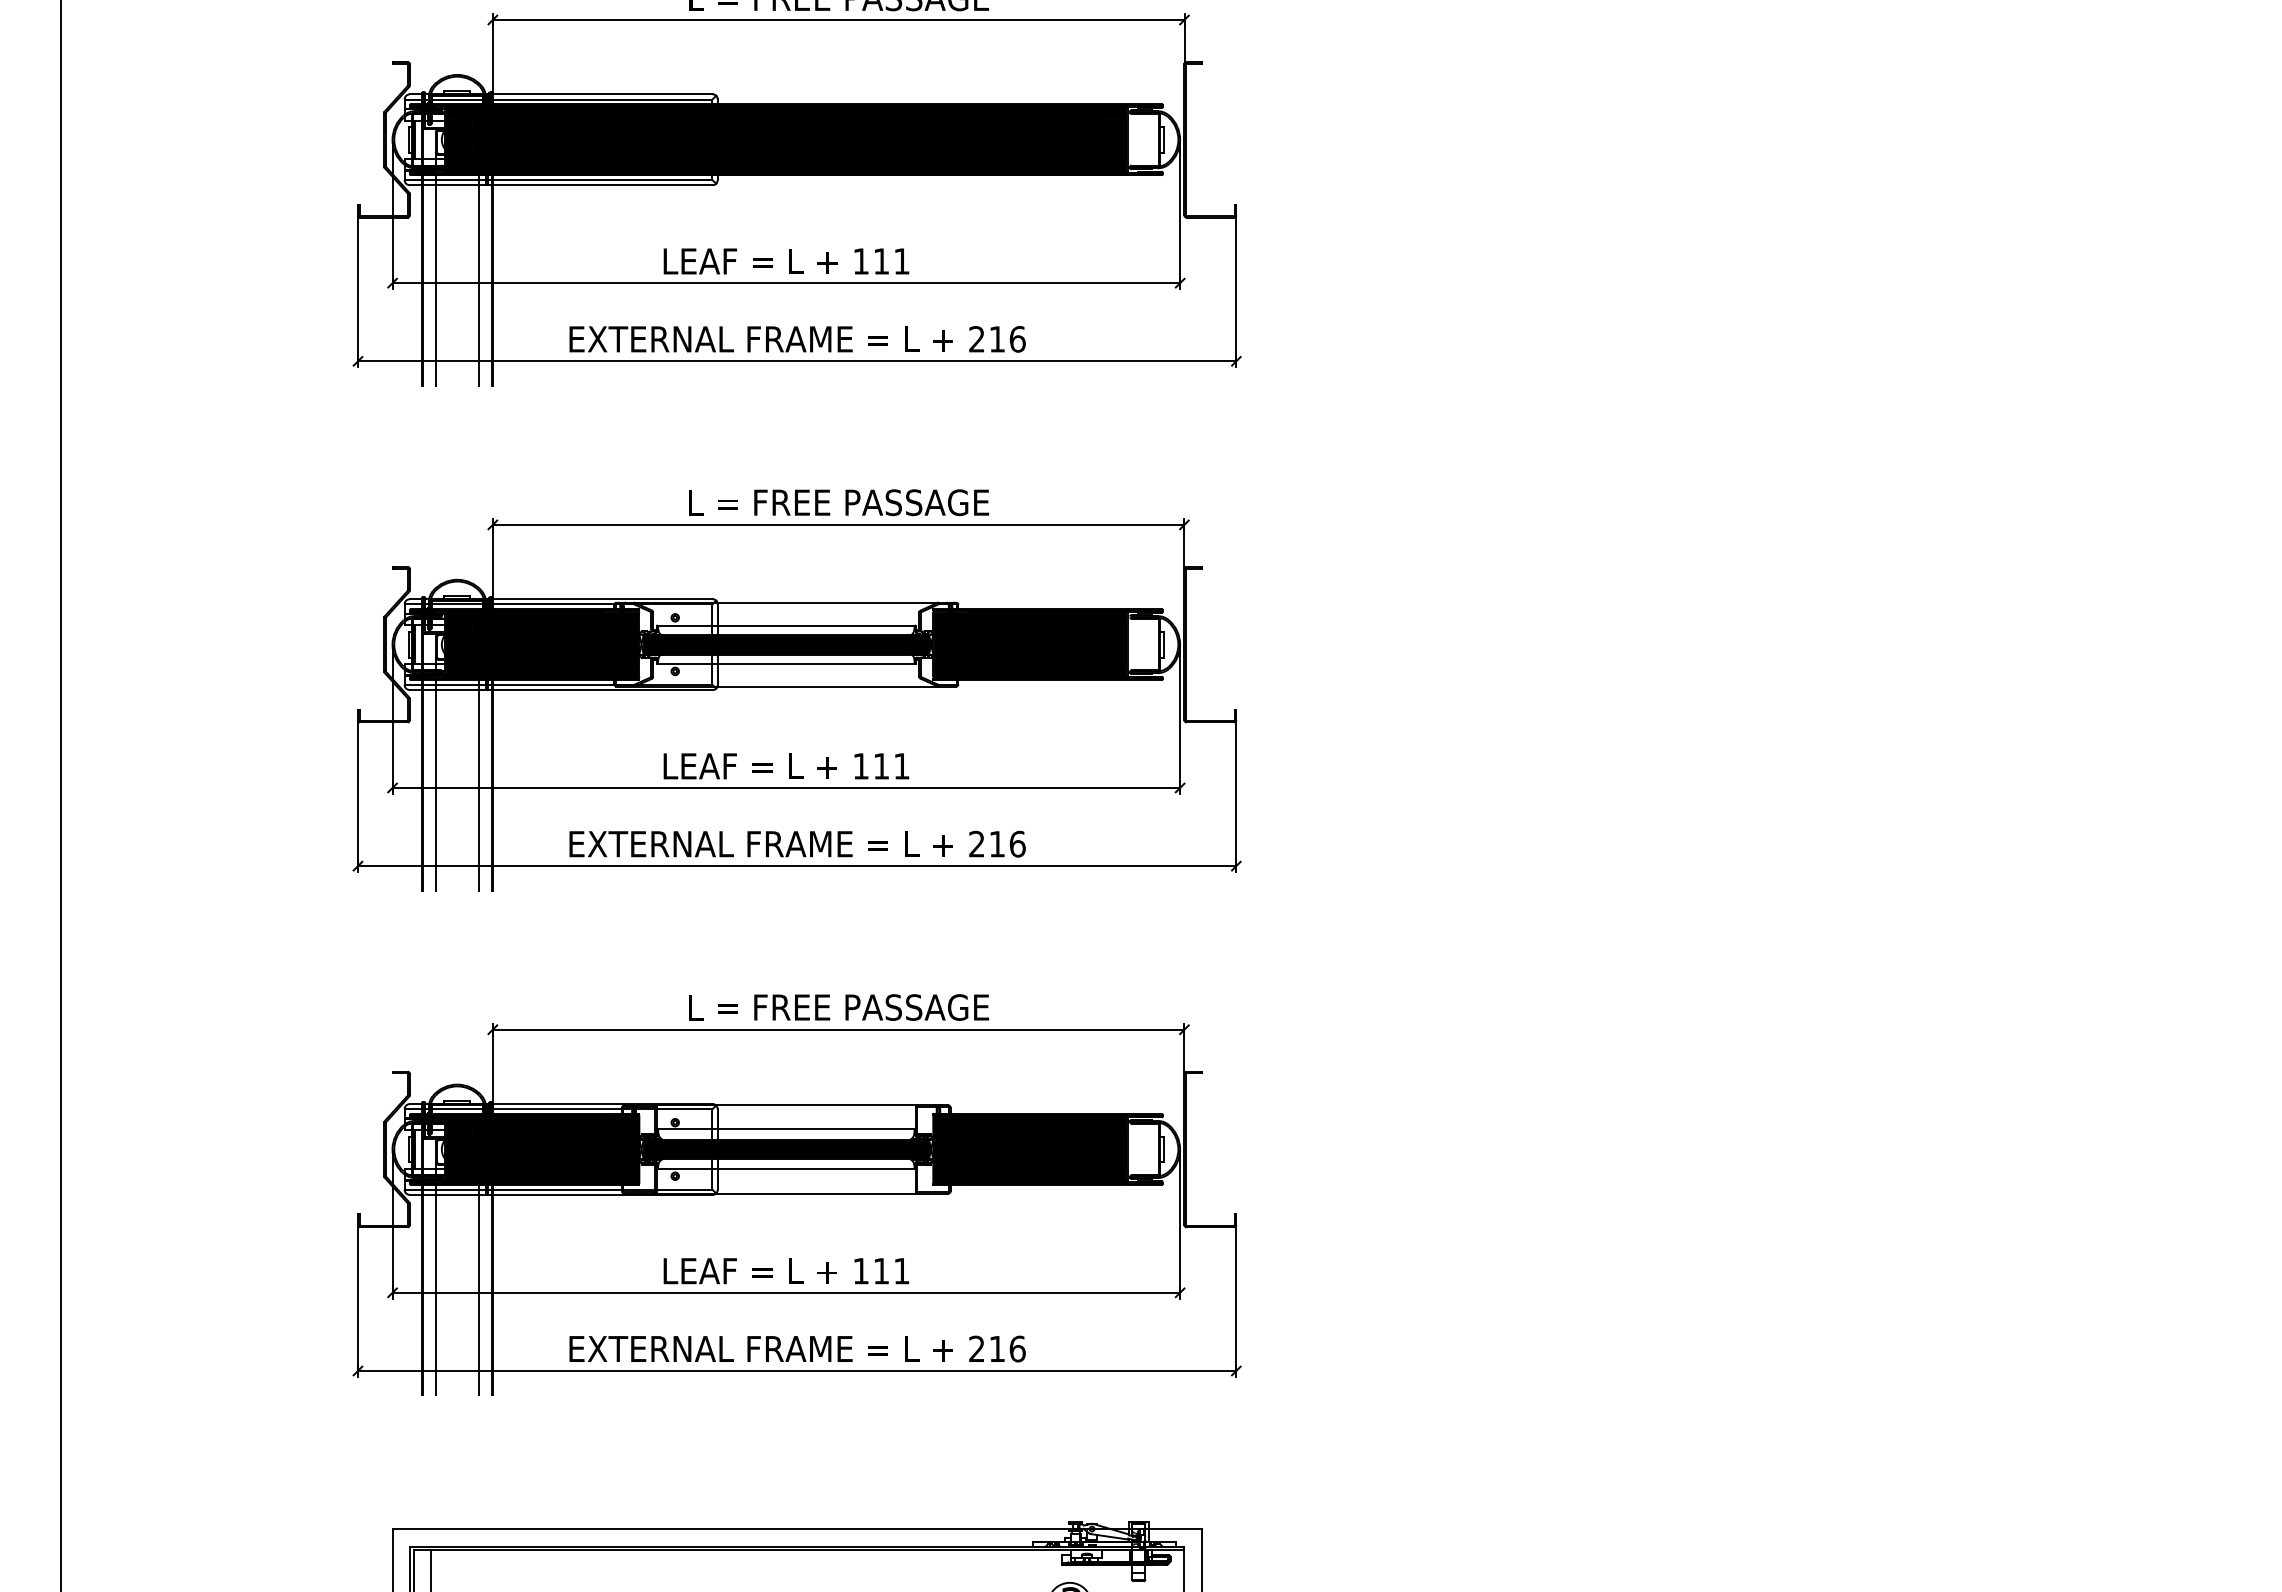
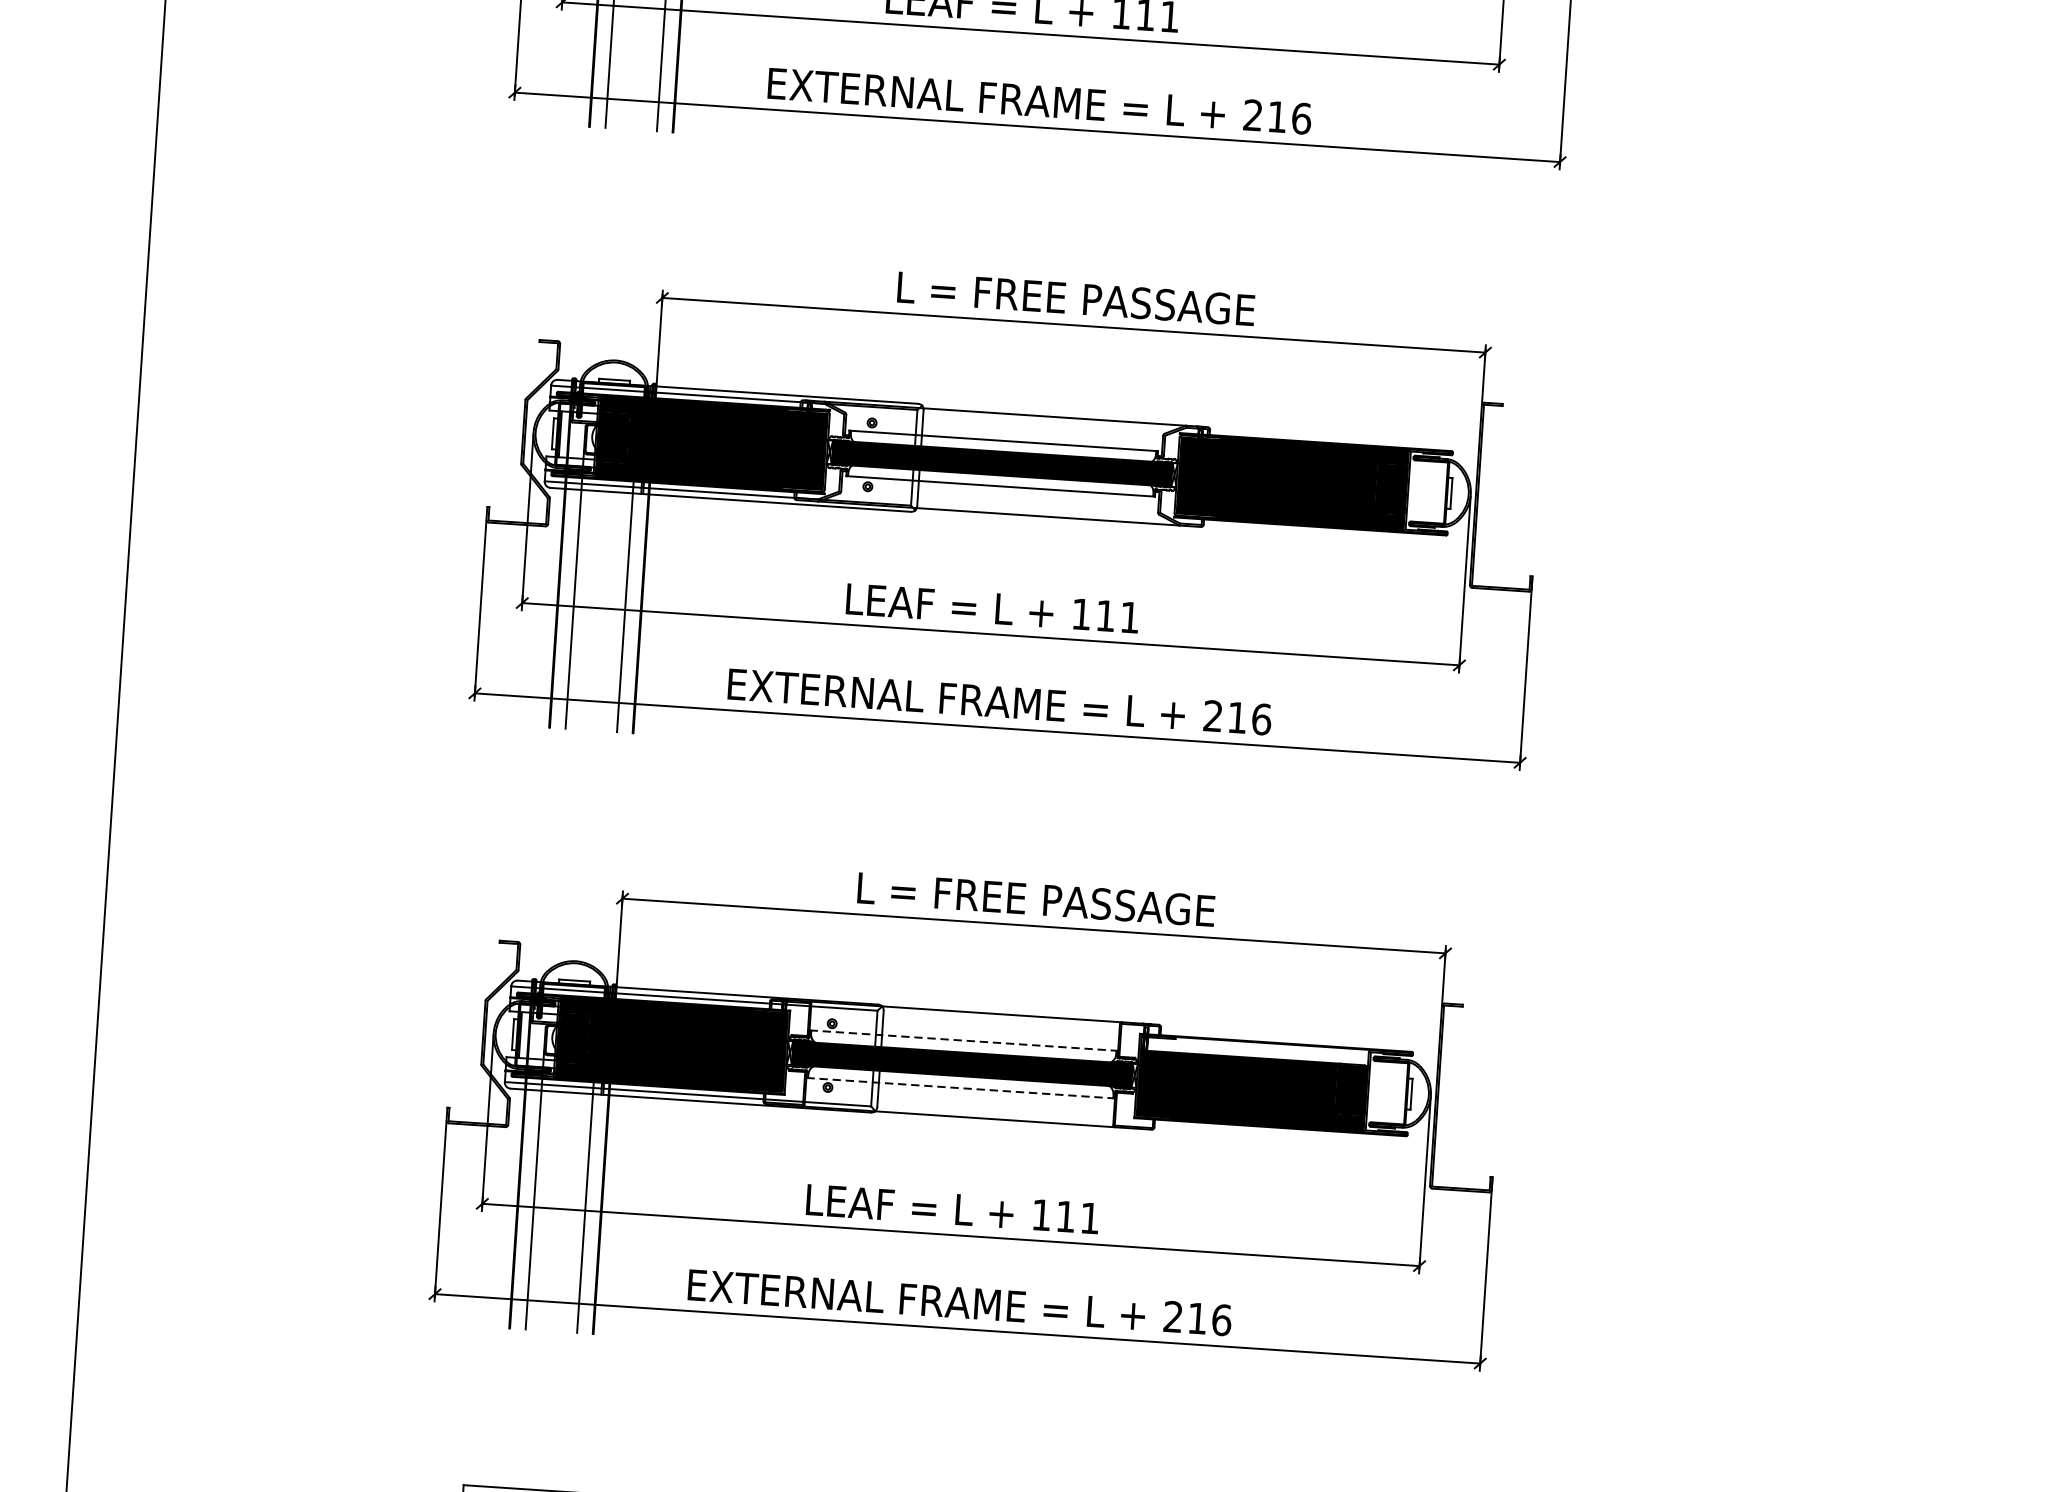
fill: (1030, 1120) -> (1255, 1049), removed
line: (786, 1129) -> (964, 1040), solid -> dashed
line: (786, 1169) -> (960, 1088), solid -> dashed

